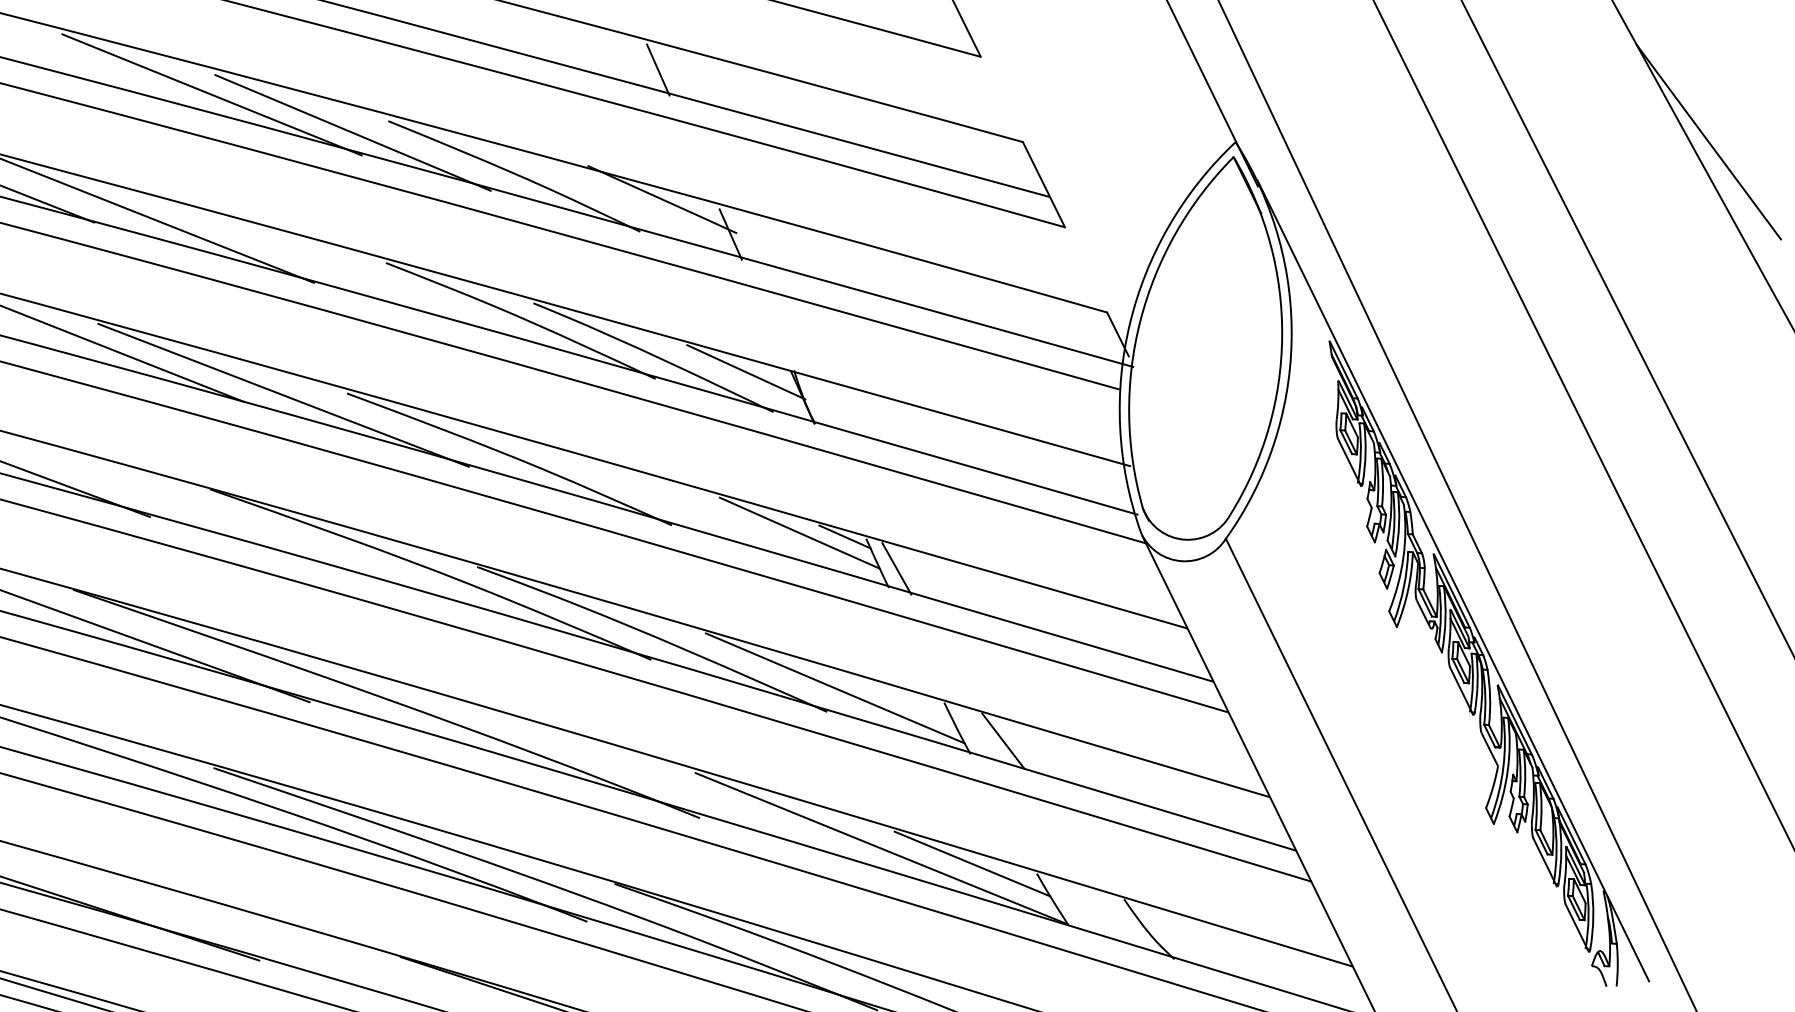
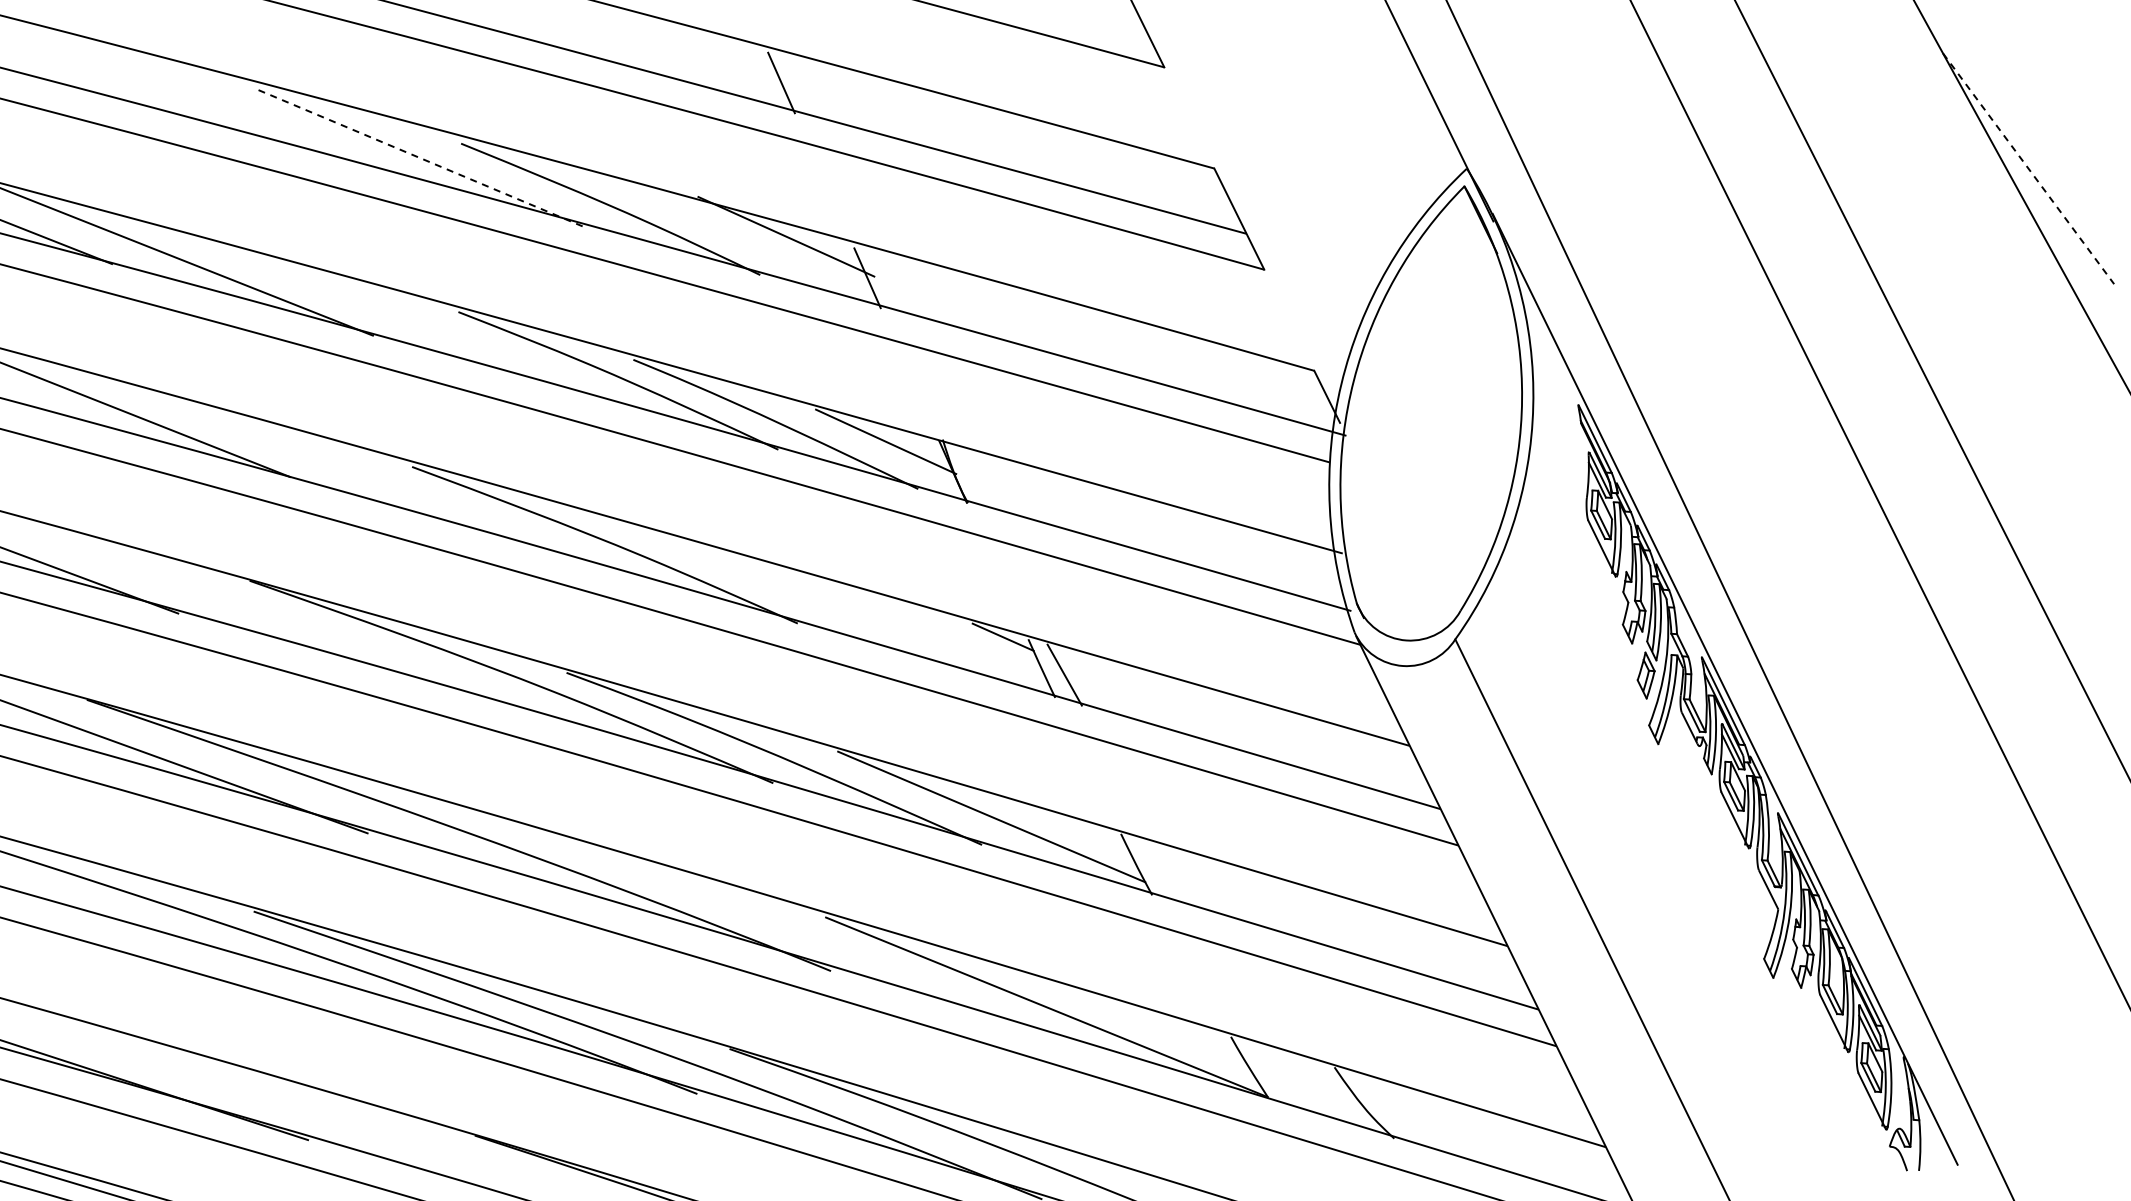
line: (211, 94) -> (251, 112), removed
line: (352, 132) -> (418, 157), solid -> dashed
line: (1708, 142) -> (2028, 168), solid -> dashed
line: (283, 394) -> (336, 468), removed
line: (799, 532) -> (949, 632), removed
line: (1003, 741) -> (1191, 879), removed
line: (972, 864) -> (1154, 1025), removed

